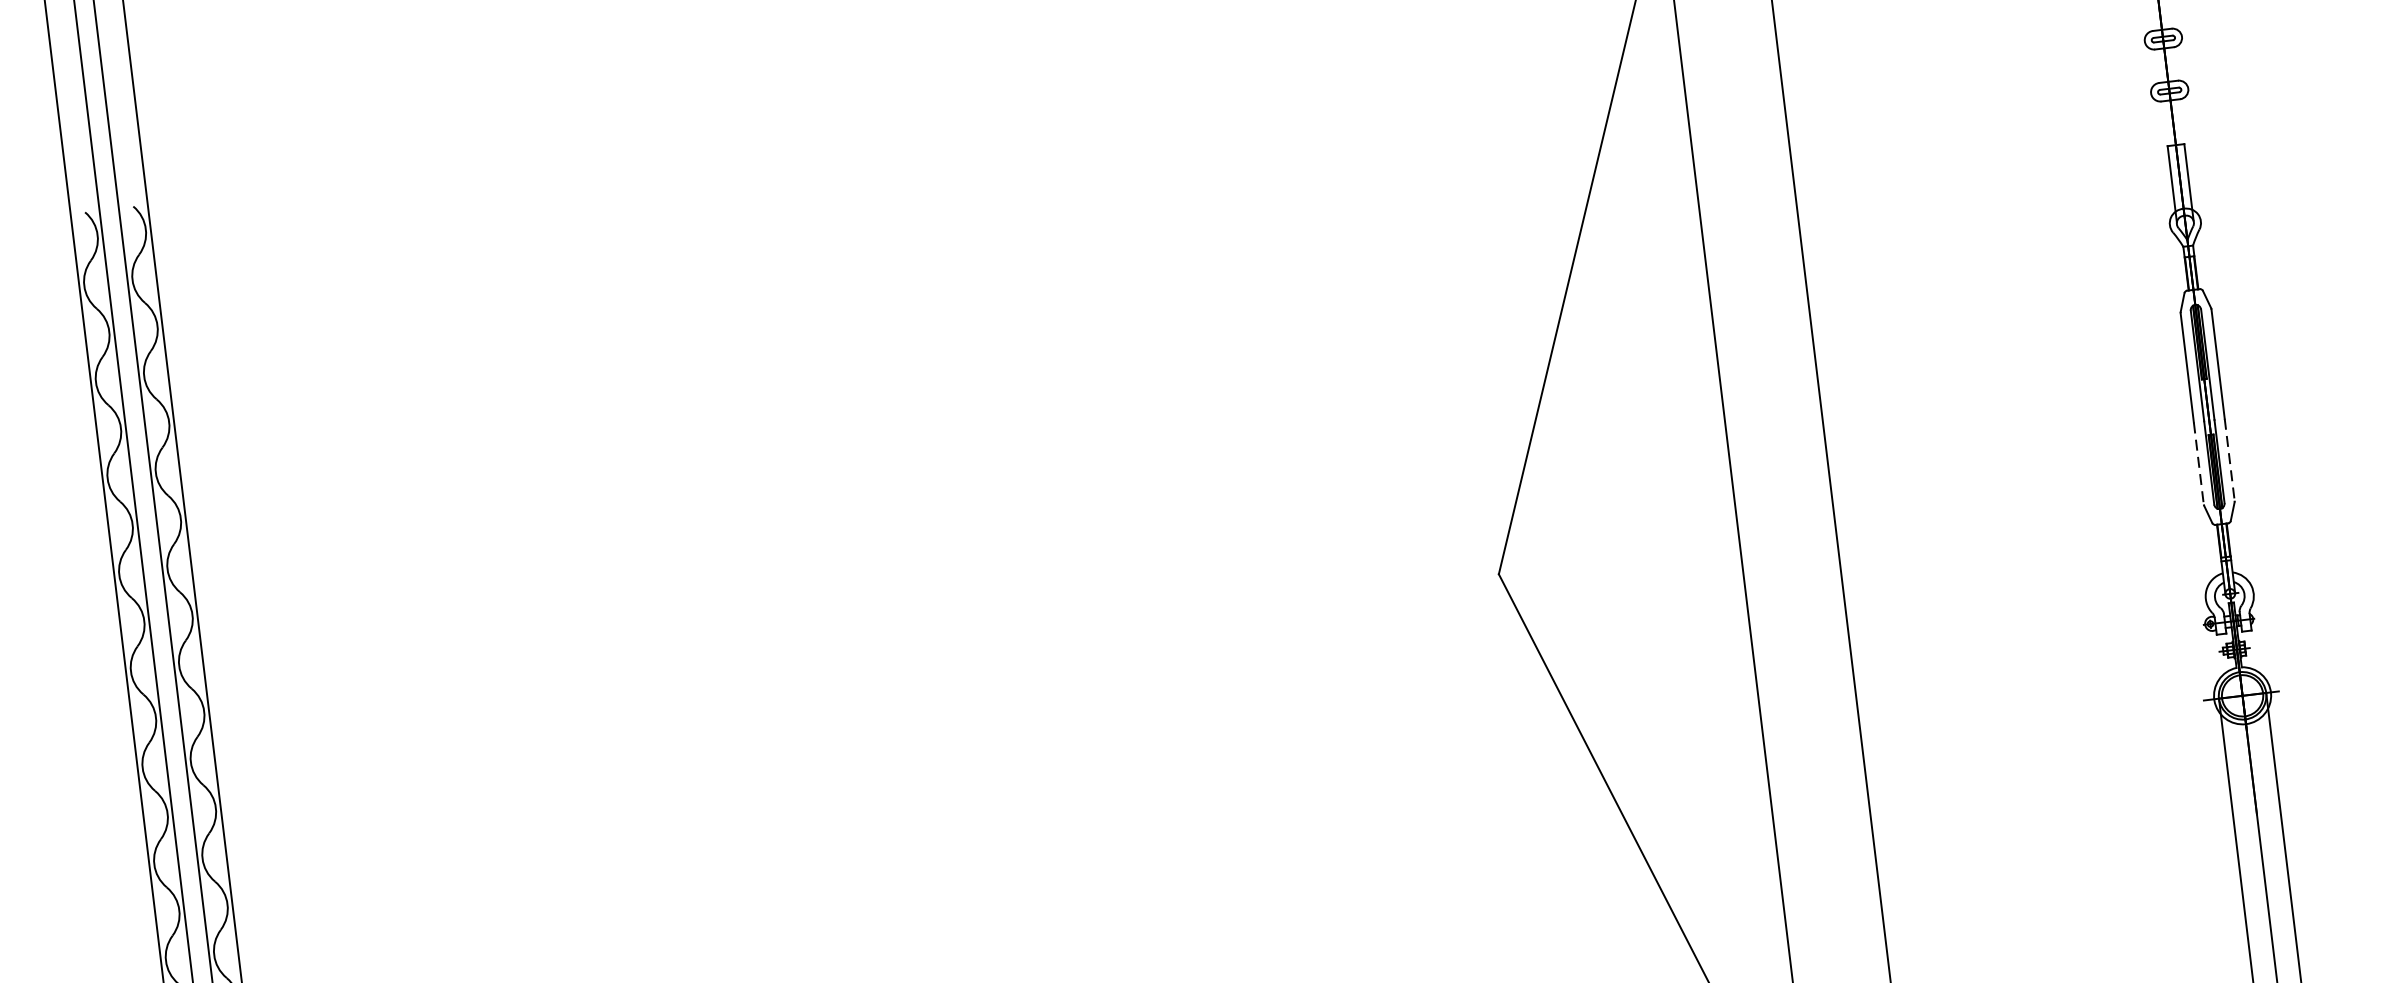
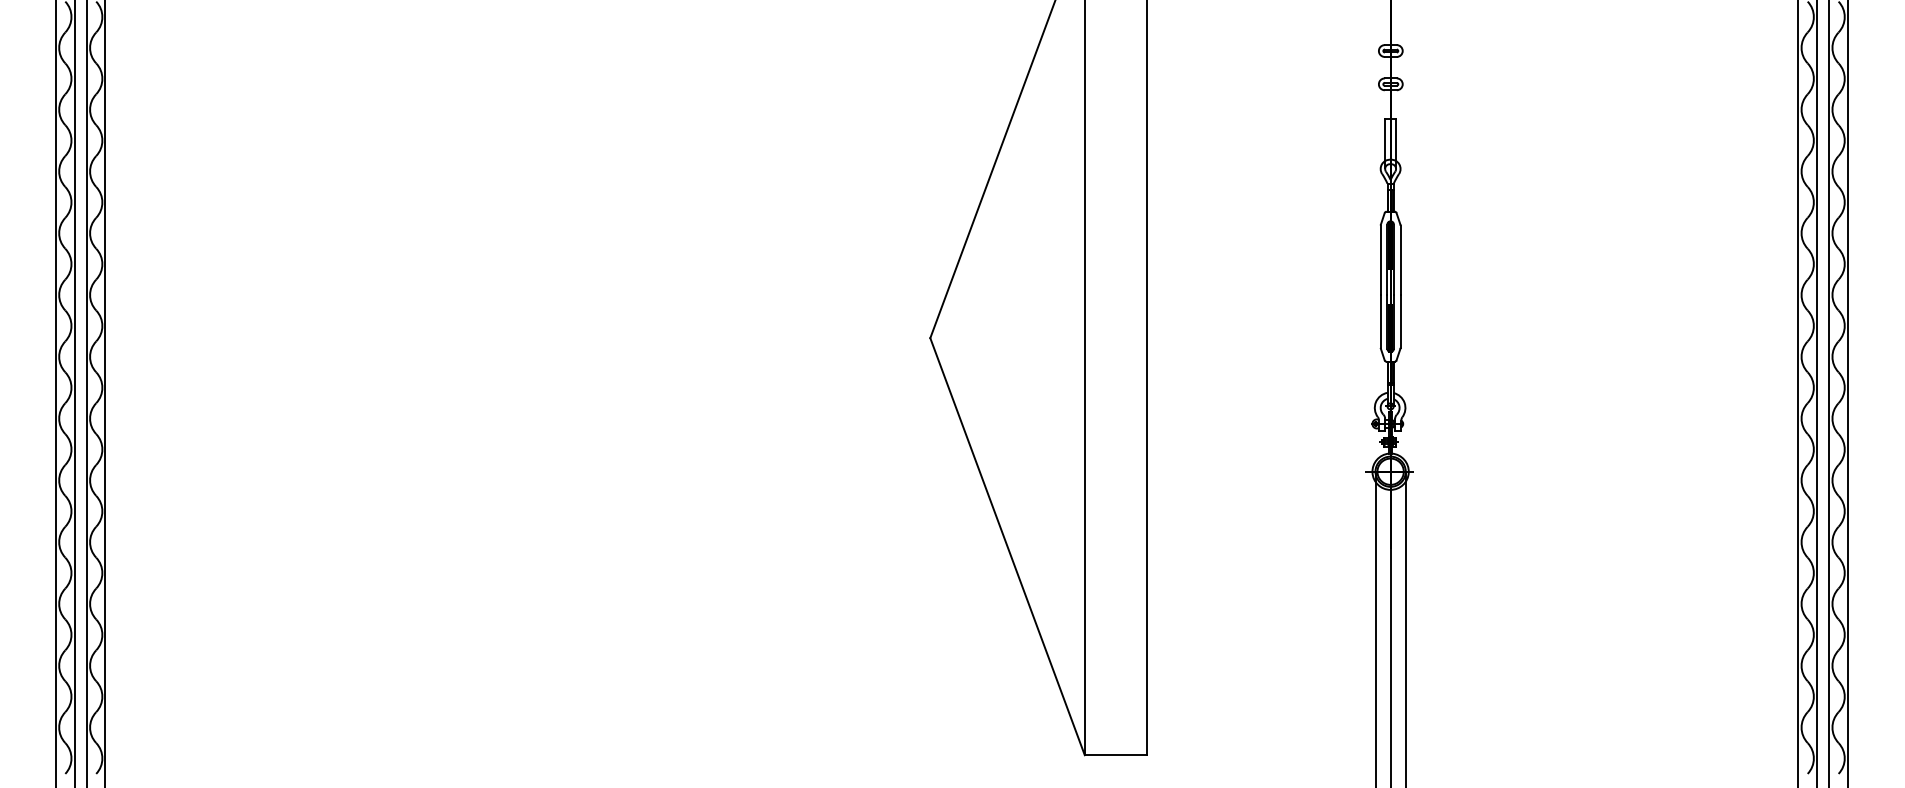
line: (2229, 461) -> (1400, 322), dashed -> solid
line: (2198, 464) -> (1380, 322), dashed -> solid

